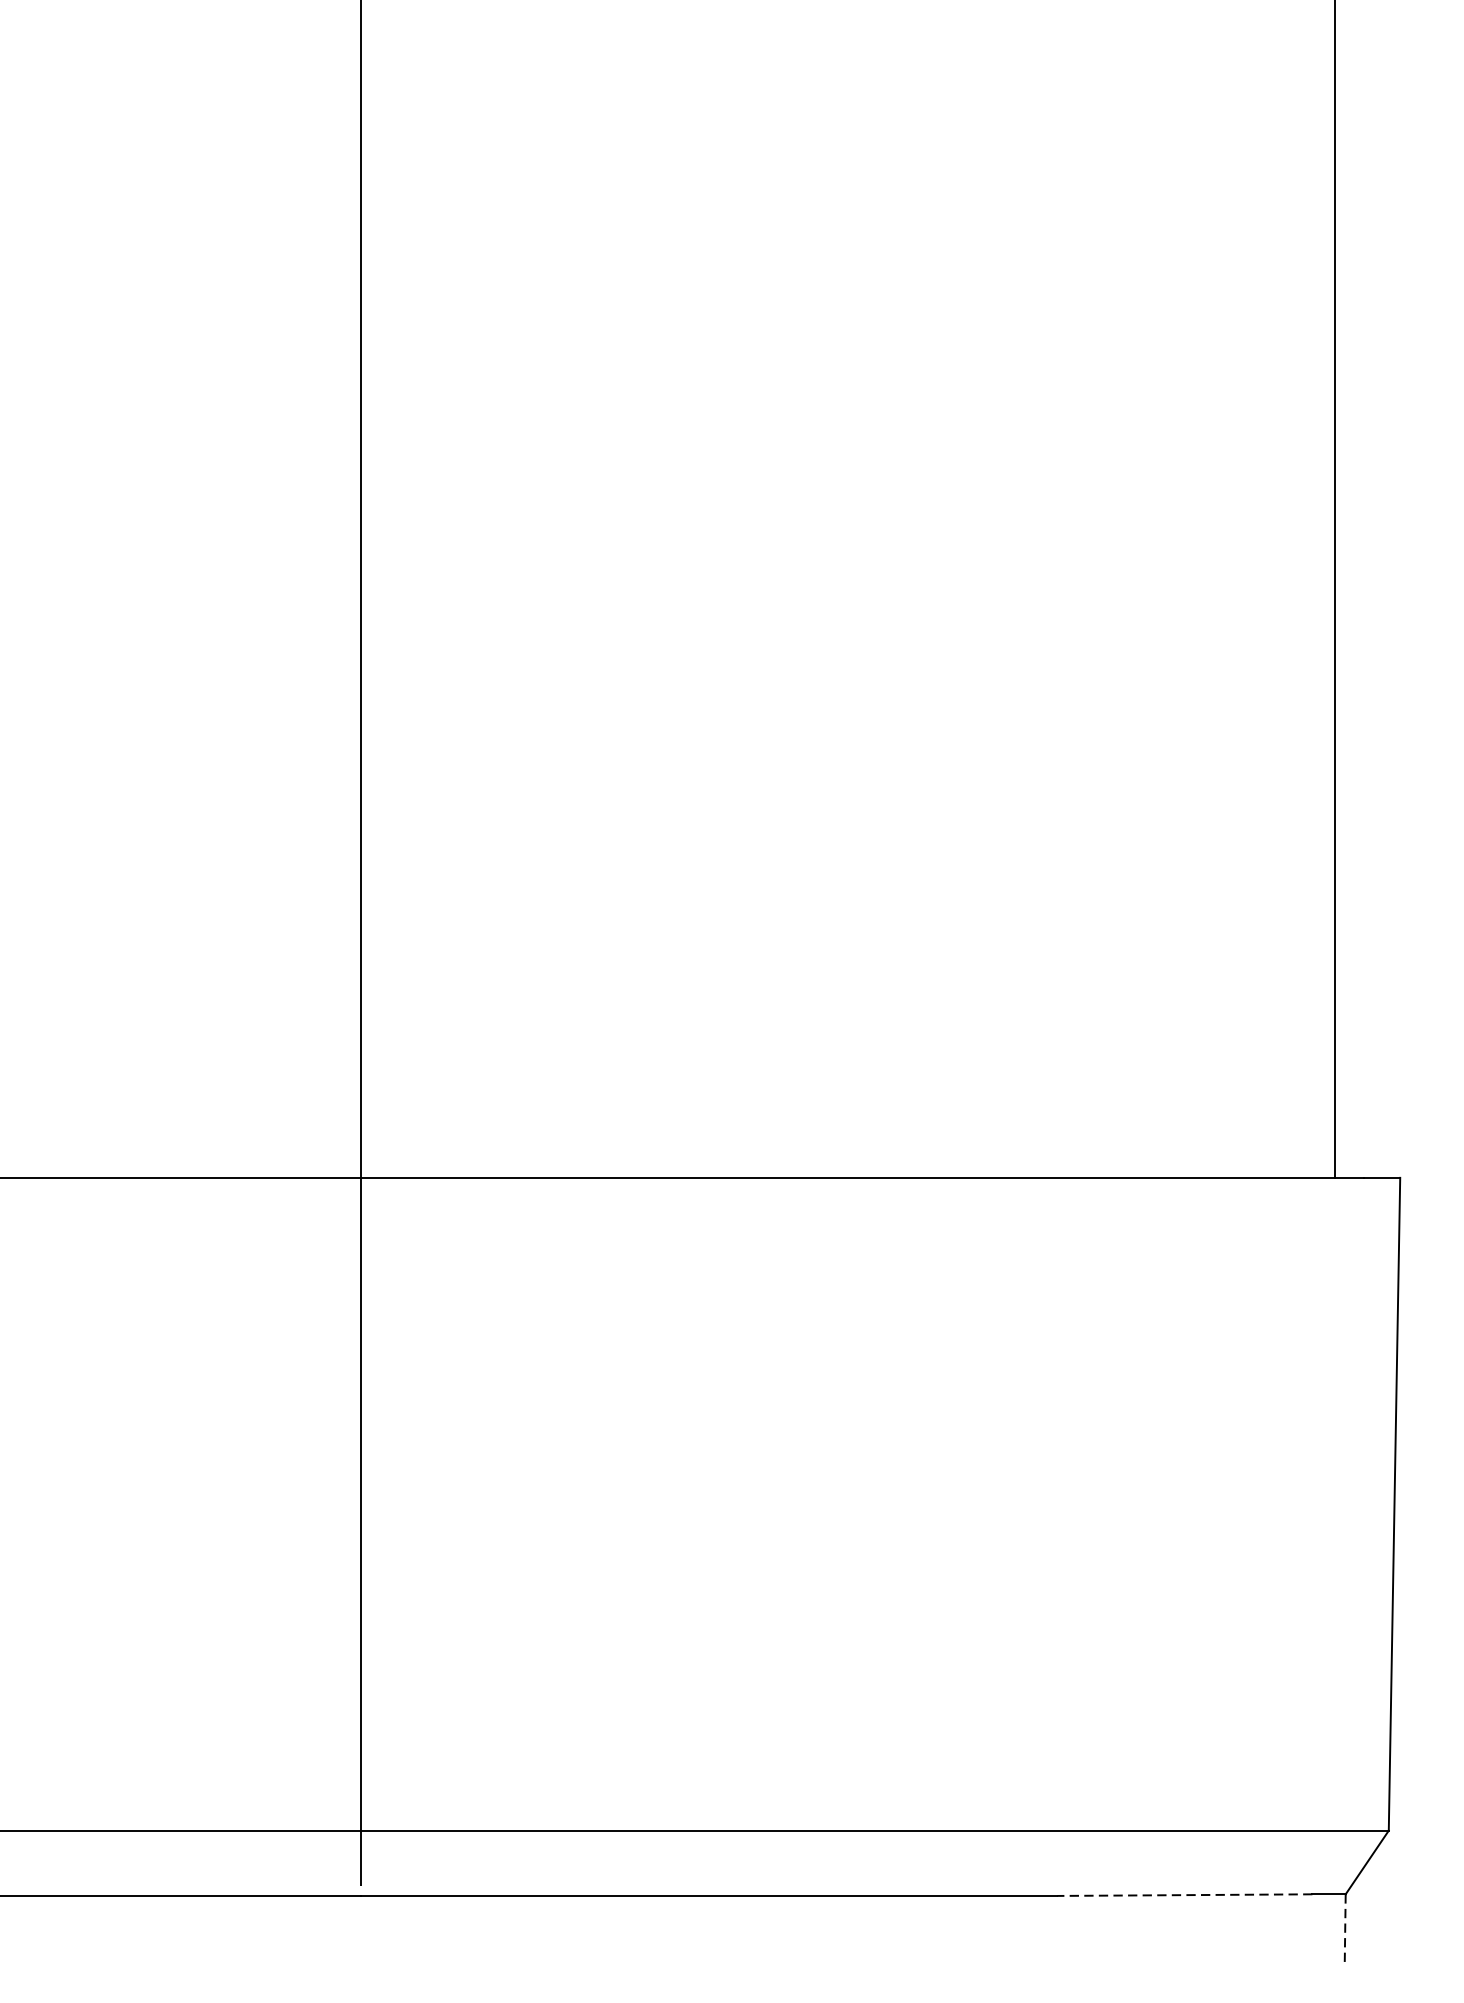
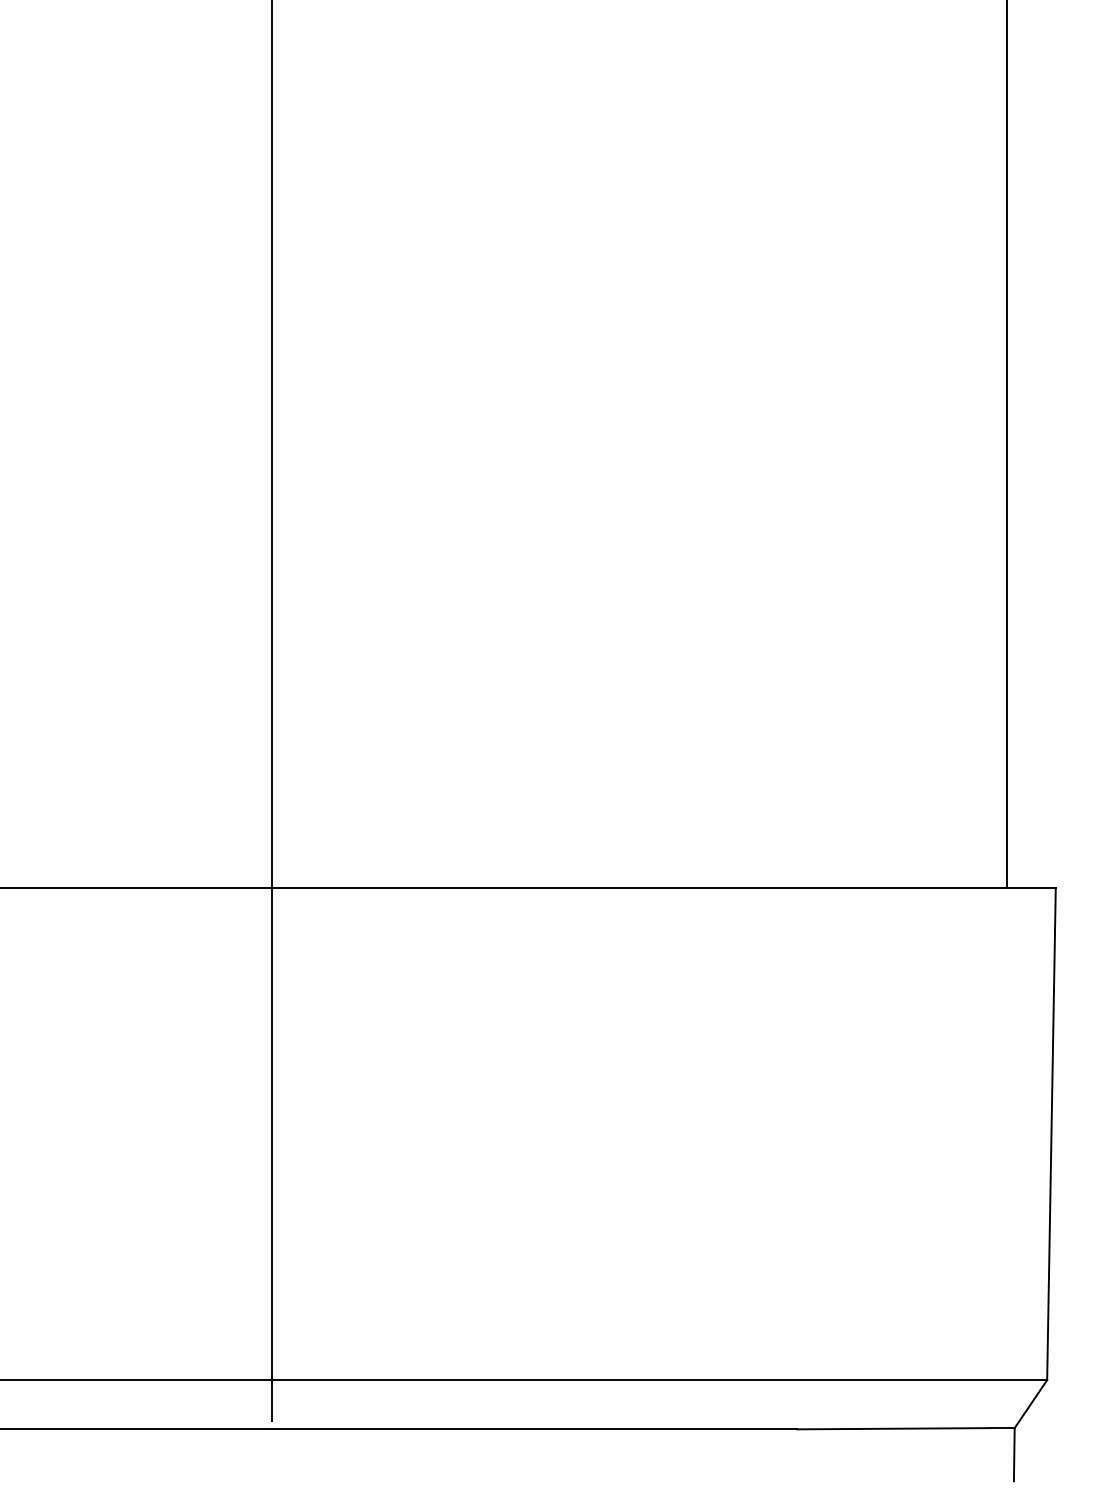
line: (1183, 1894) -> (892, 1428), dashed -> solid
line: (1345, 1929) -> (1014, 1454), dashed -> solid

